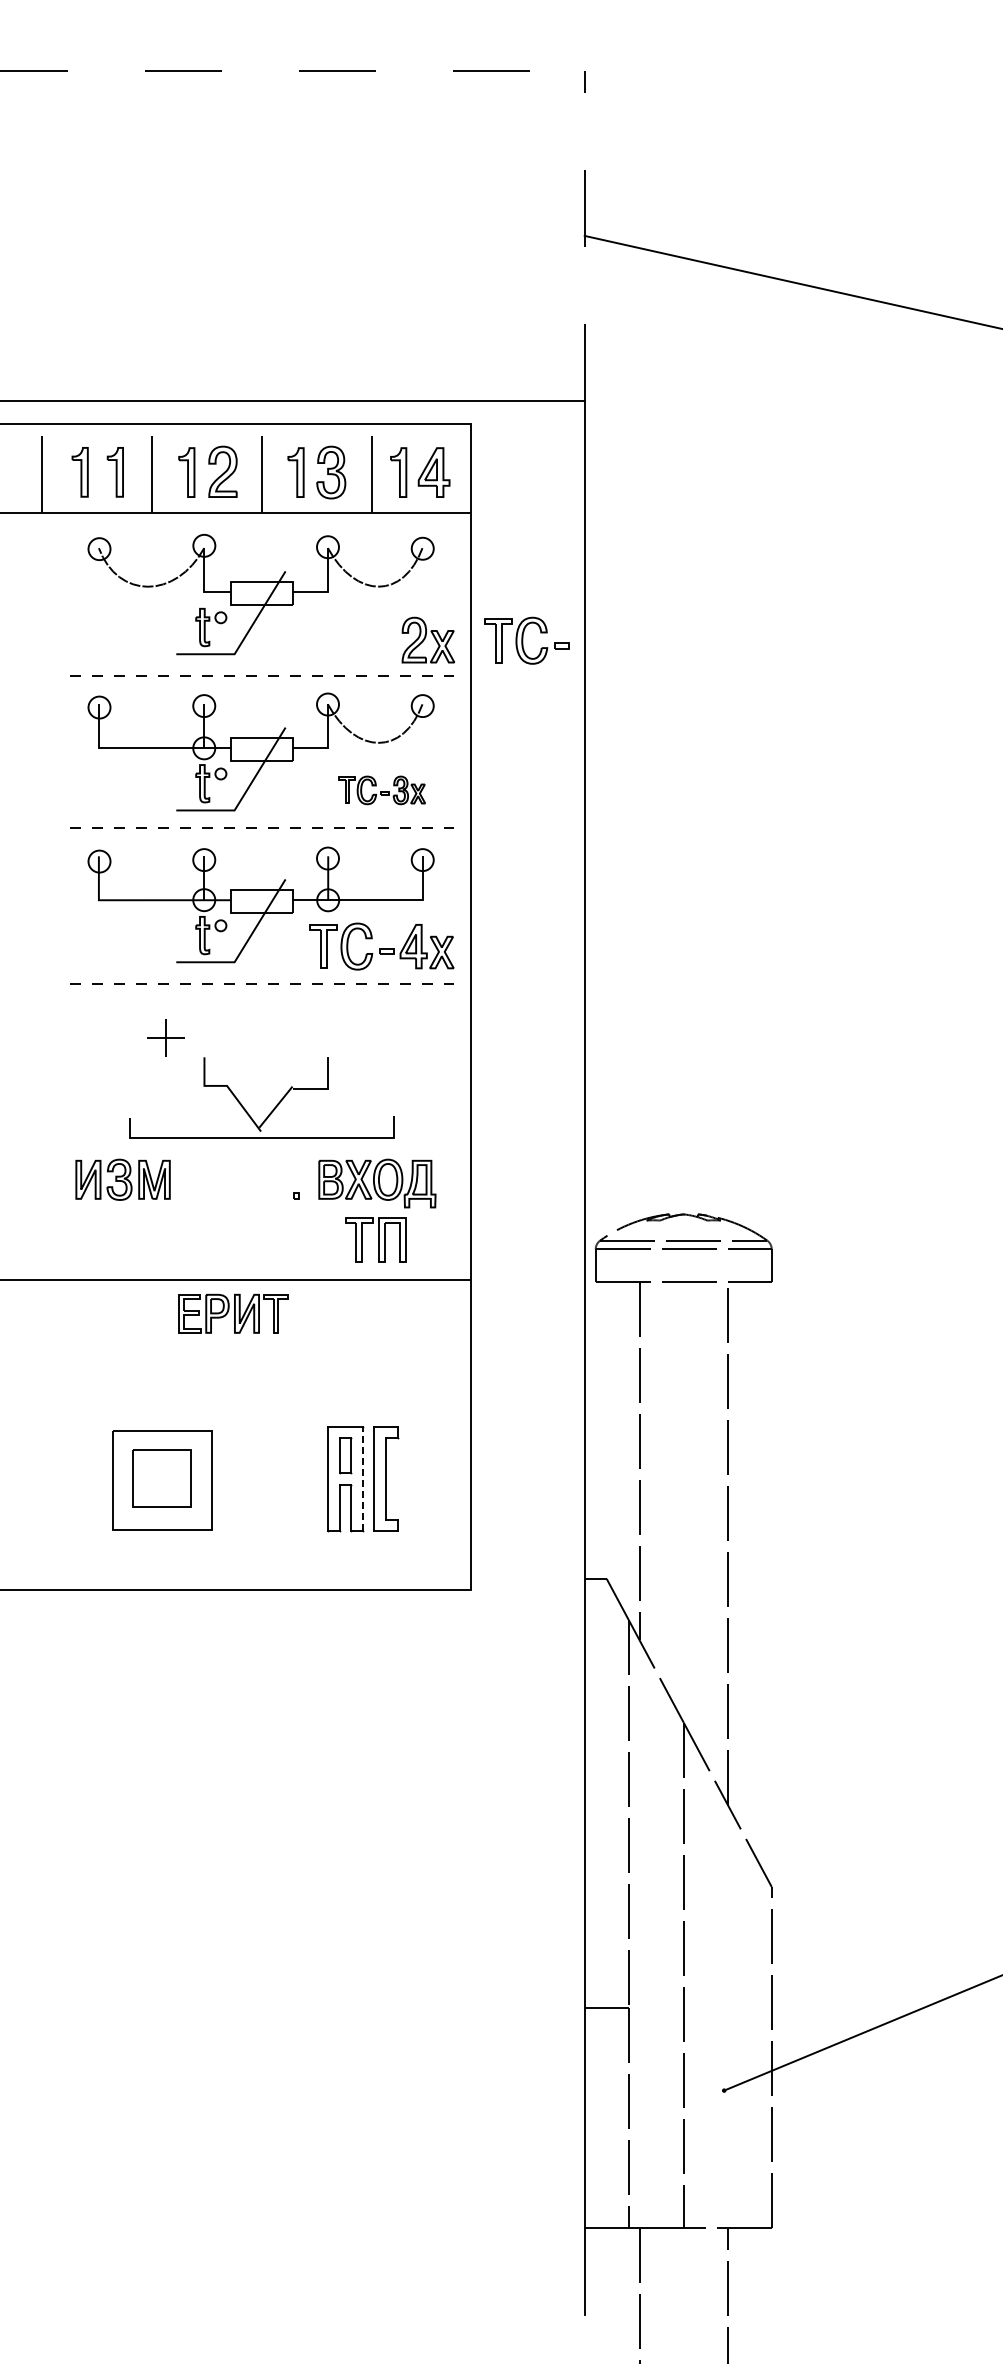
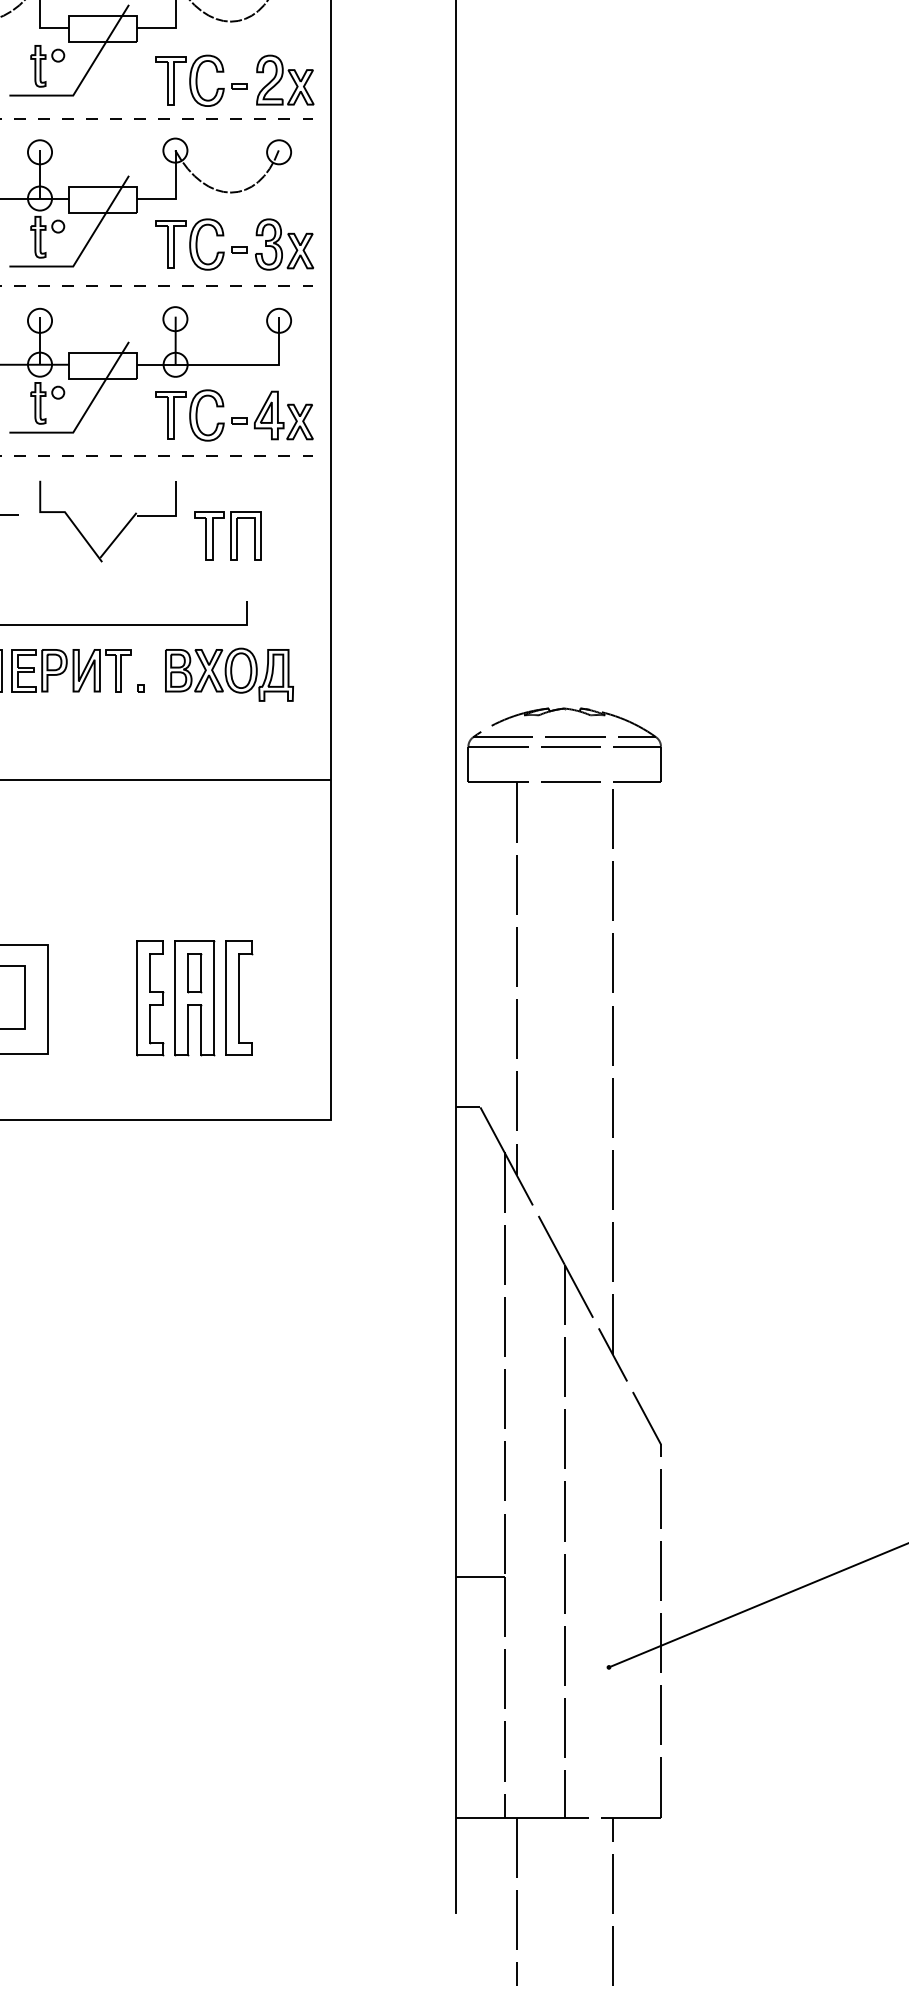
part: (526, 640) -> (201, 80), moved
part: (381, 790) -> (233, 244), size x1.67
part: (276, 1104) -> (119, 532), moved
part: (375, 1239) -> (227, 535), moved
part: (233, 1313) -> (72, 670), moved
line: (362, 1478) -> (213, 997), dashed -> solid
part: (304, 1479) -> (149, 998), added

